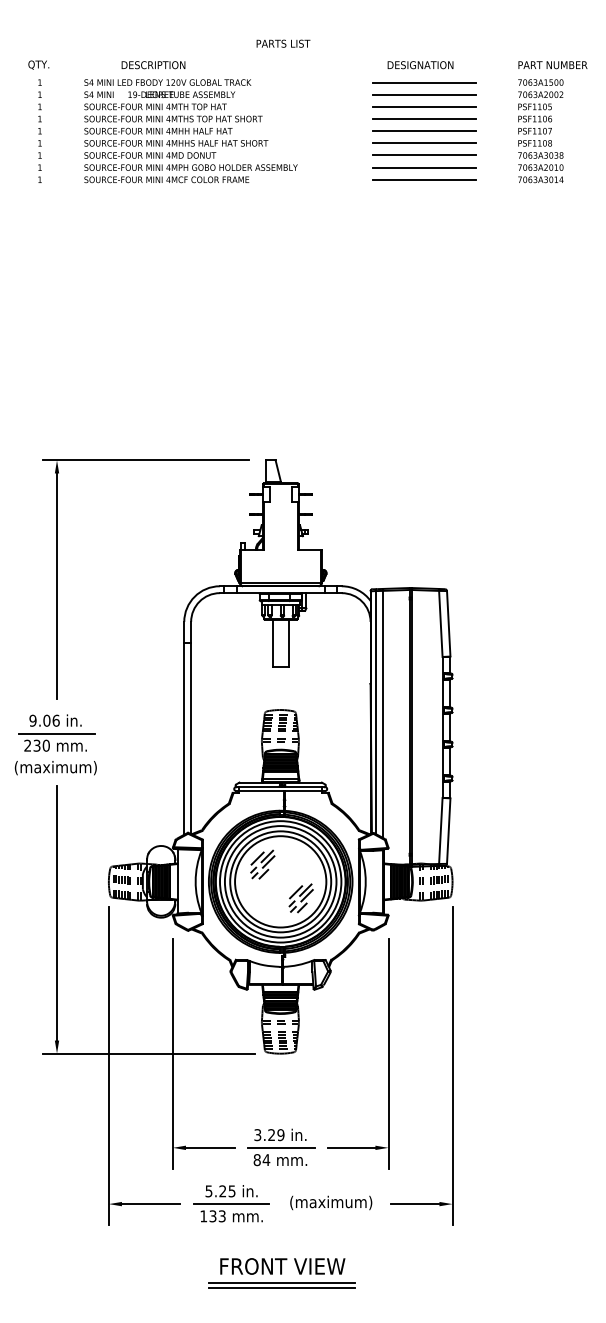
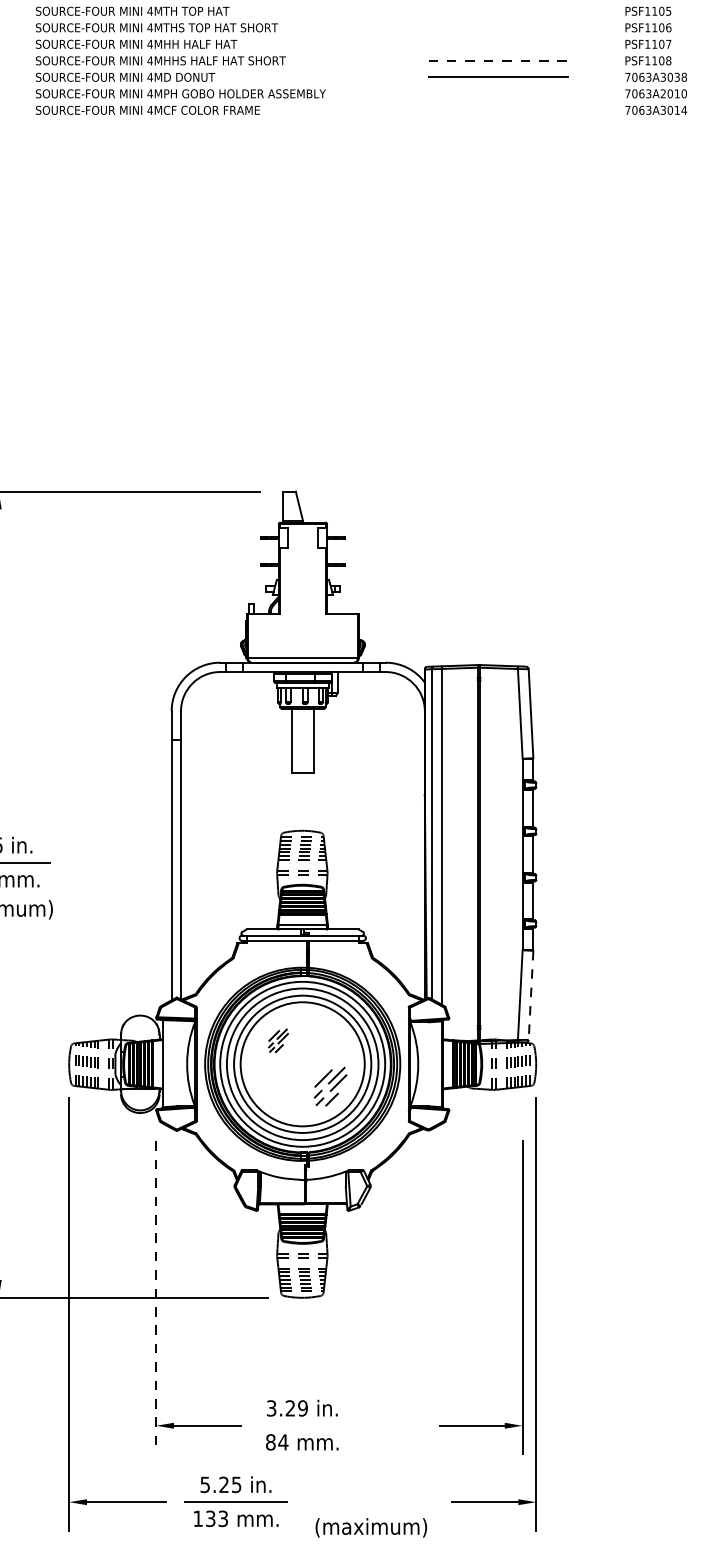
line: (424, 106) -> (498, 10), removed
line: (424, 119) -> (498, 28), removed
line: (424, 131) -> (498, 44), removed
line: (425, 143) -> (499, 61), solid -> dashed
line: (424, 167) -> (498, 93), removed
line: (424, 179) -> (498, 109), removed
line: (448, 831) -> (530, 995), solid -> dashed
part: (262, 864) -> (277, 1040), size x0.6
part: (388, 1053) -> (522, 1297), moved
line: (172, 1054) -> (155, 1298), solid -> dashed
line: (281, 1147) -> (303, 1425), removed
text: (331, 1202) -> (371, 1527), moved

